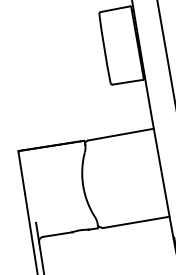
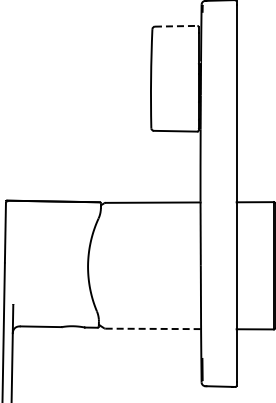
line: (115, 9) -> (176, 26), solid -> dashed
line: (136, 222) -> (153, 328), solid -> dashed

